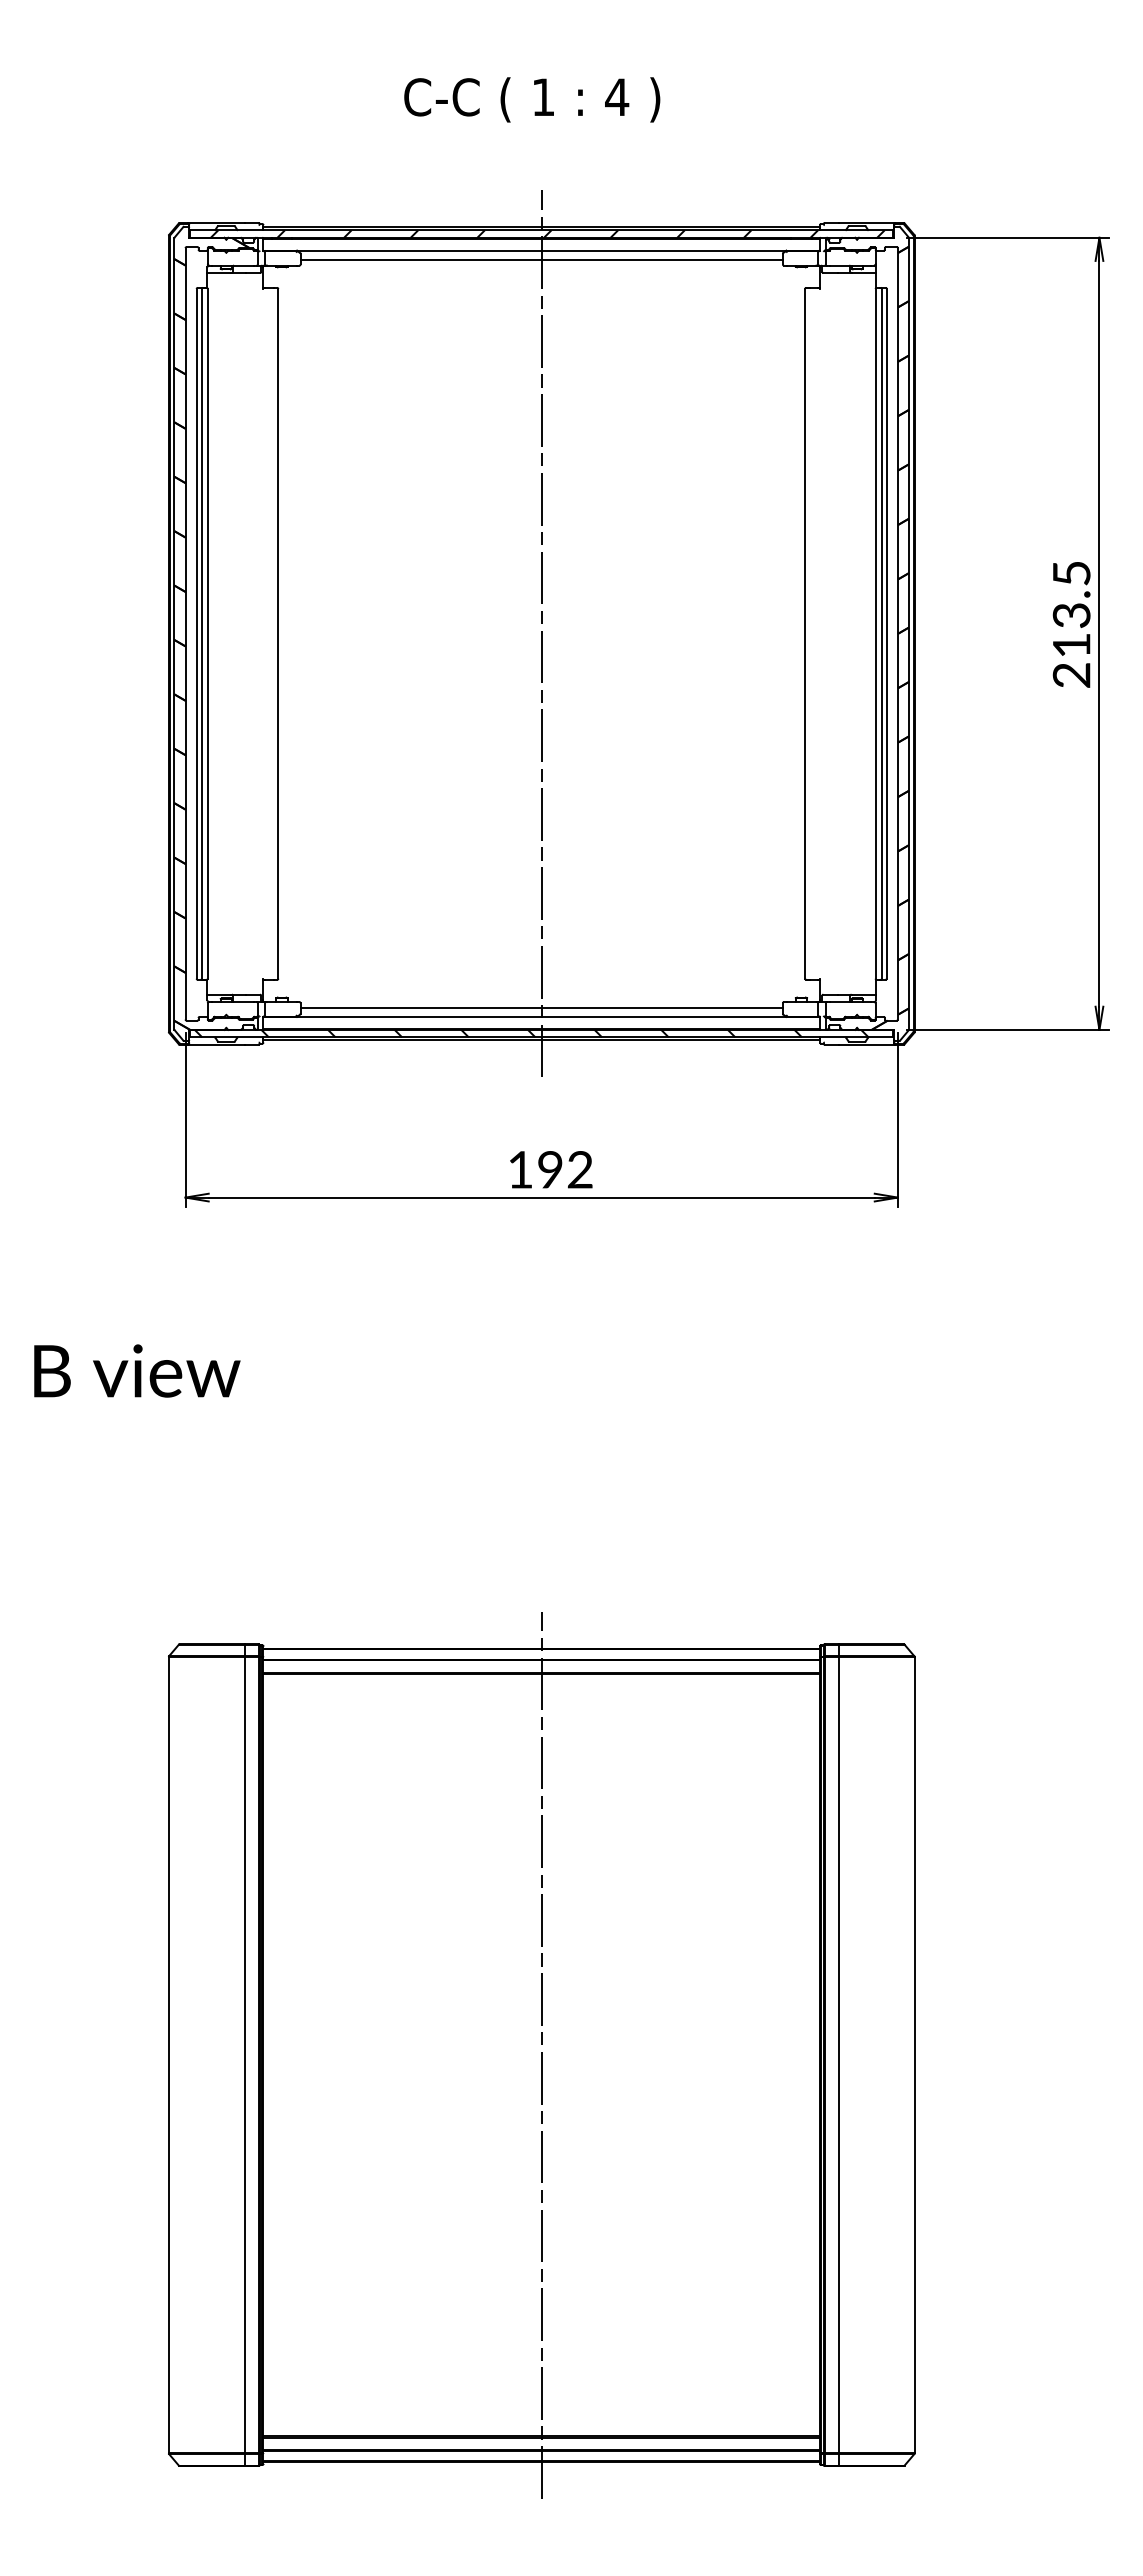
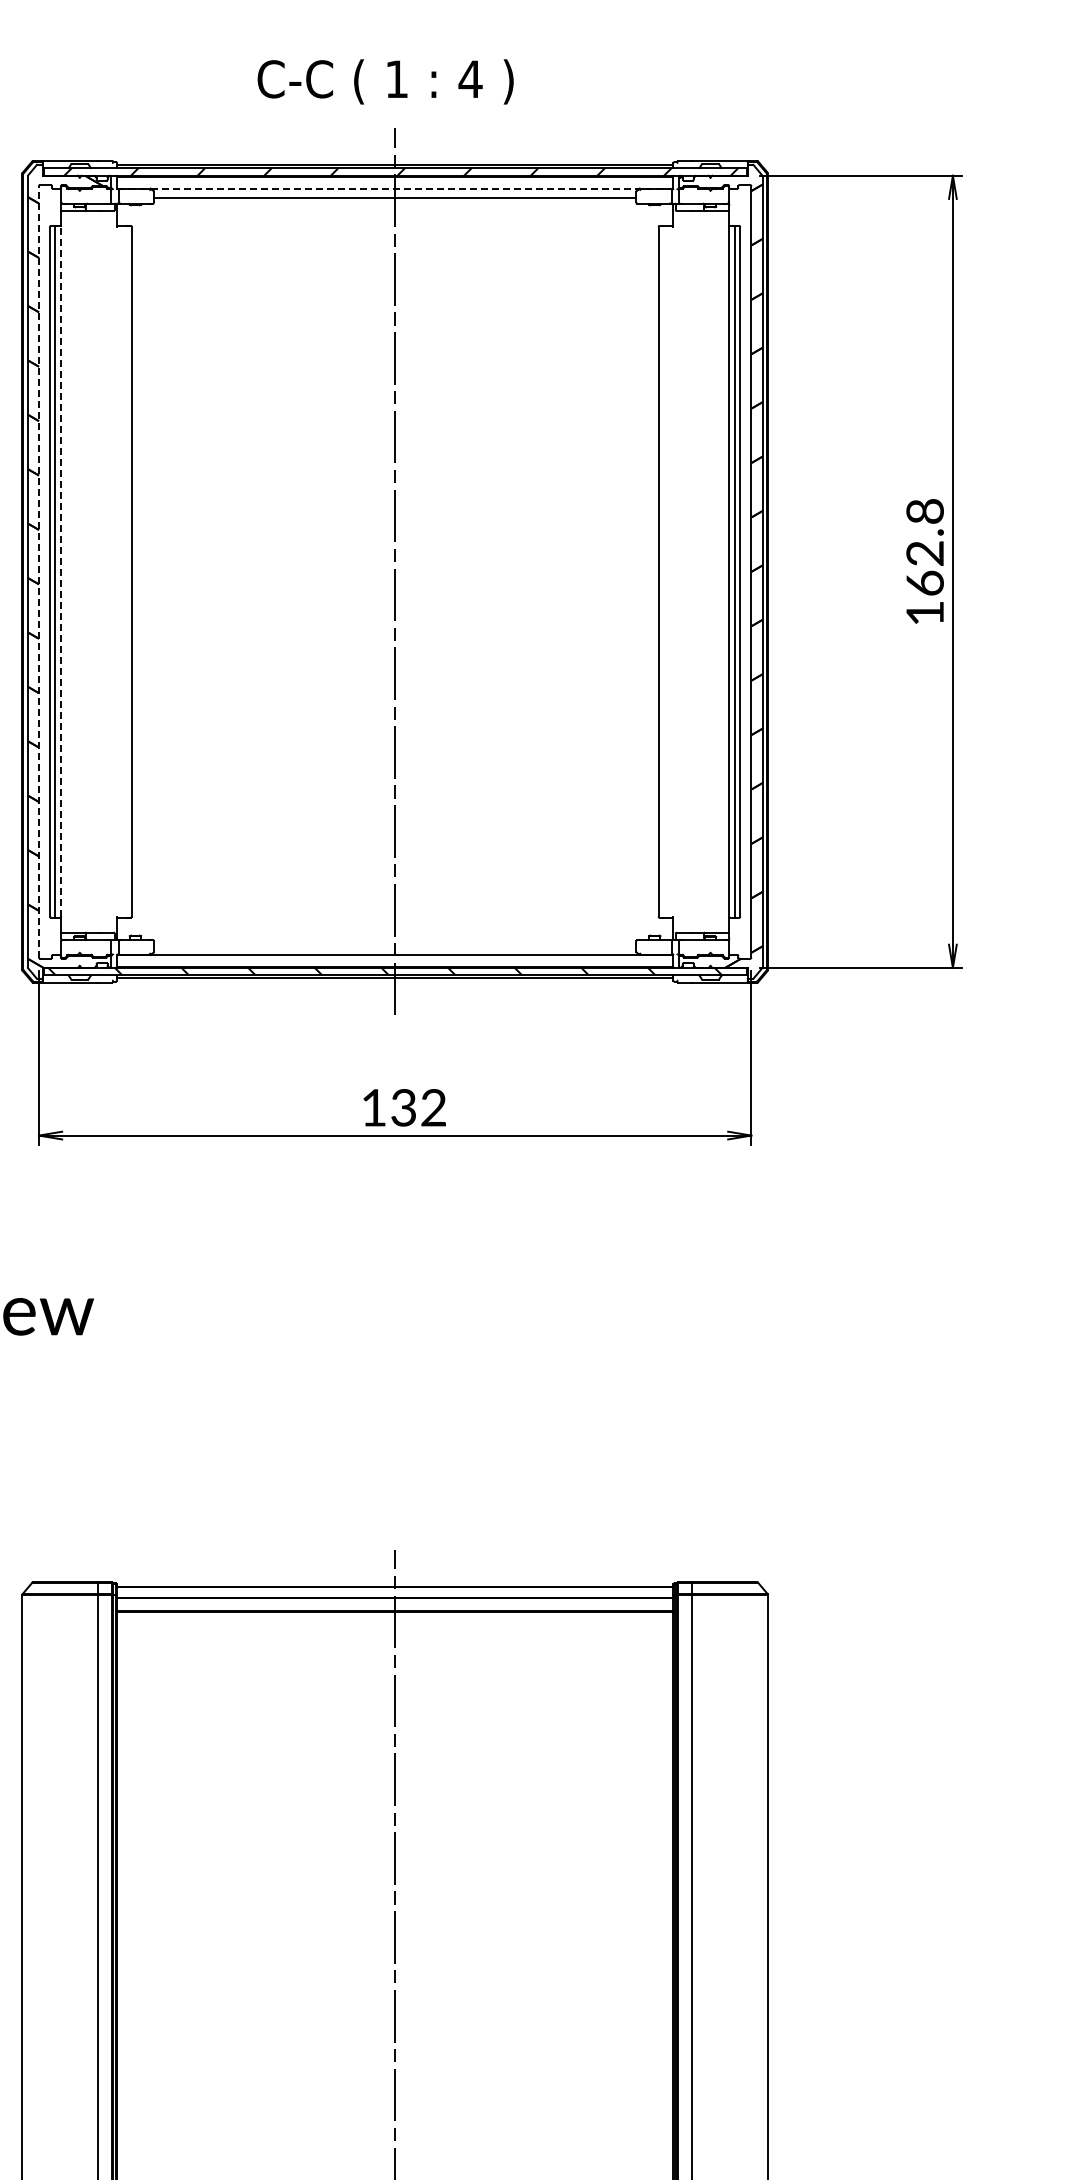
text: (532, 99) -> (385, 81), moved
line: (541, 250) -> (394, 188), solid -> dashed
text: (1071, 624) -> (924, 562), 213.5 -> 162.8
line: (185, 633) -> (38, 571), solid -> dashed
line: (207, 633) -> (60, 571), solid -> dashed
line: (541, 1007) -> (394, 945), removed
text: (550, 1169) -> (403, 1107), 192 -> 132

